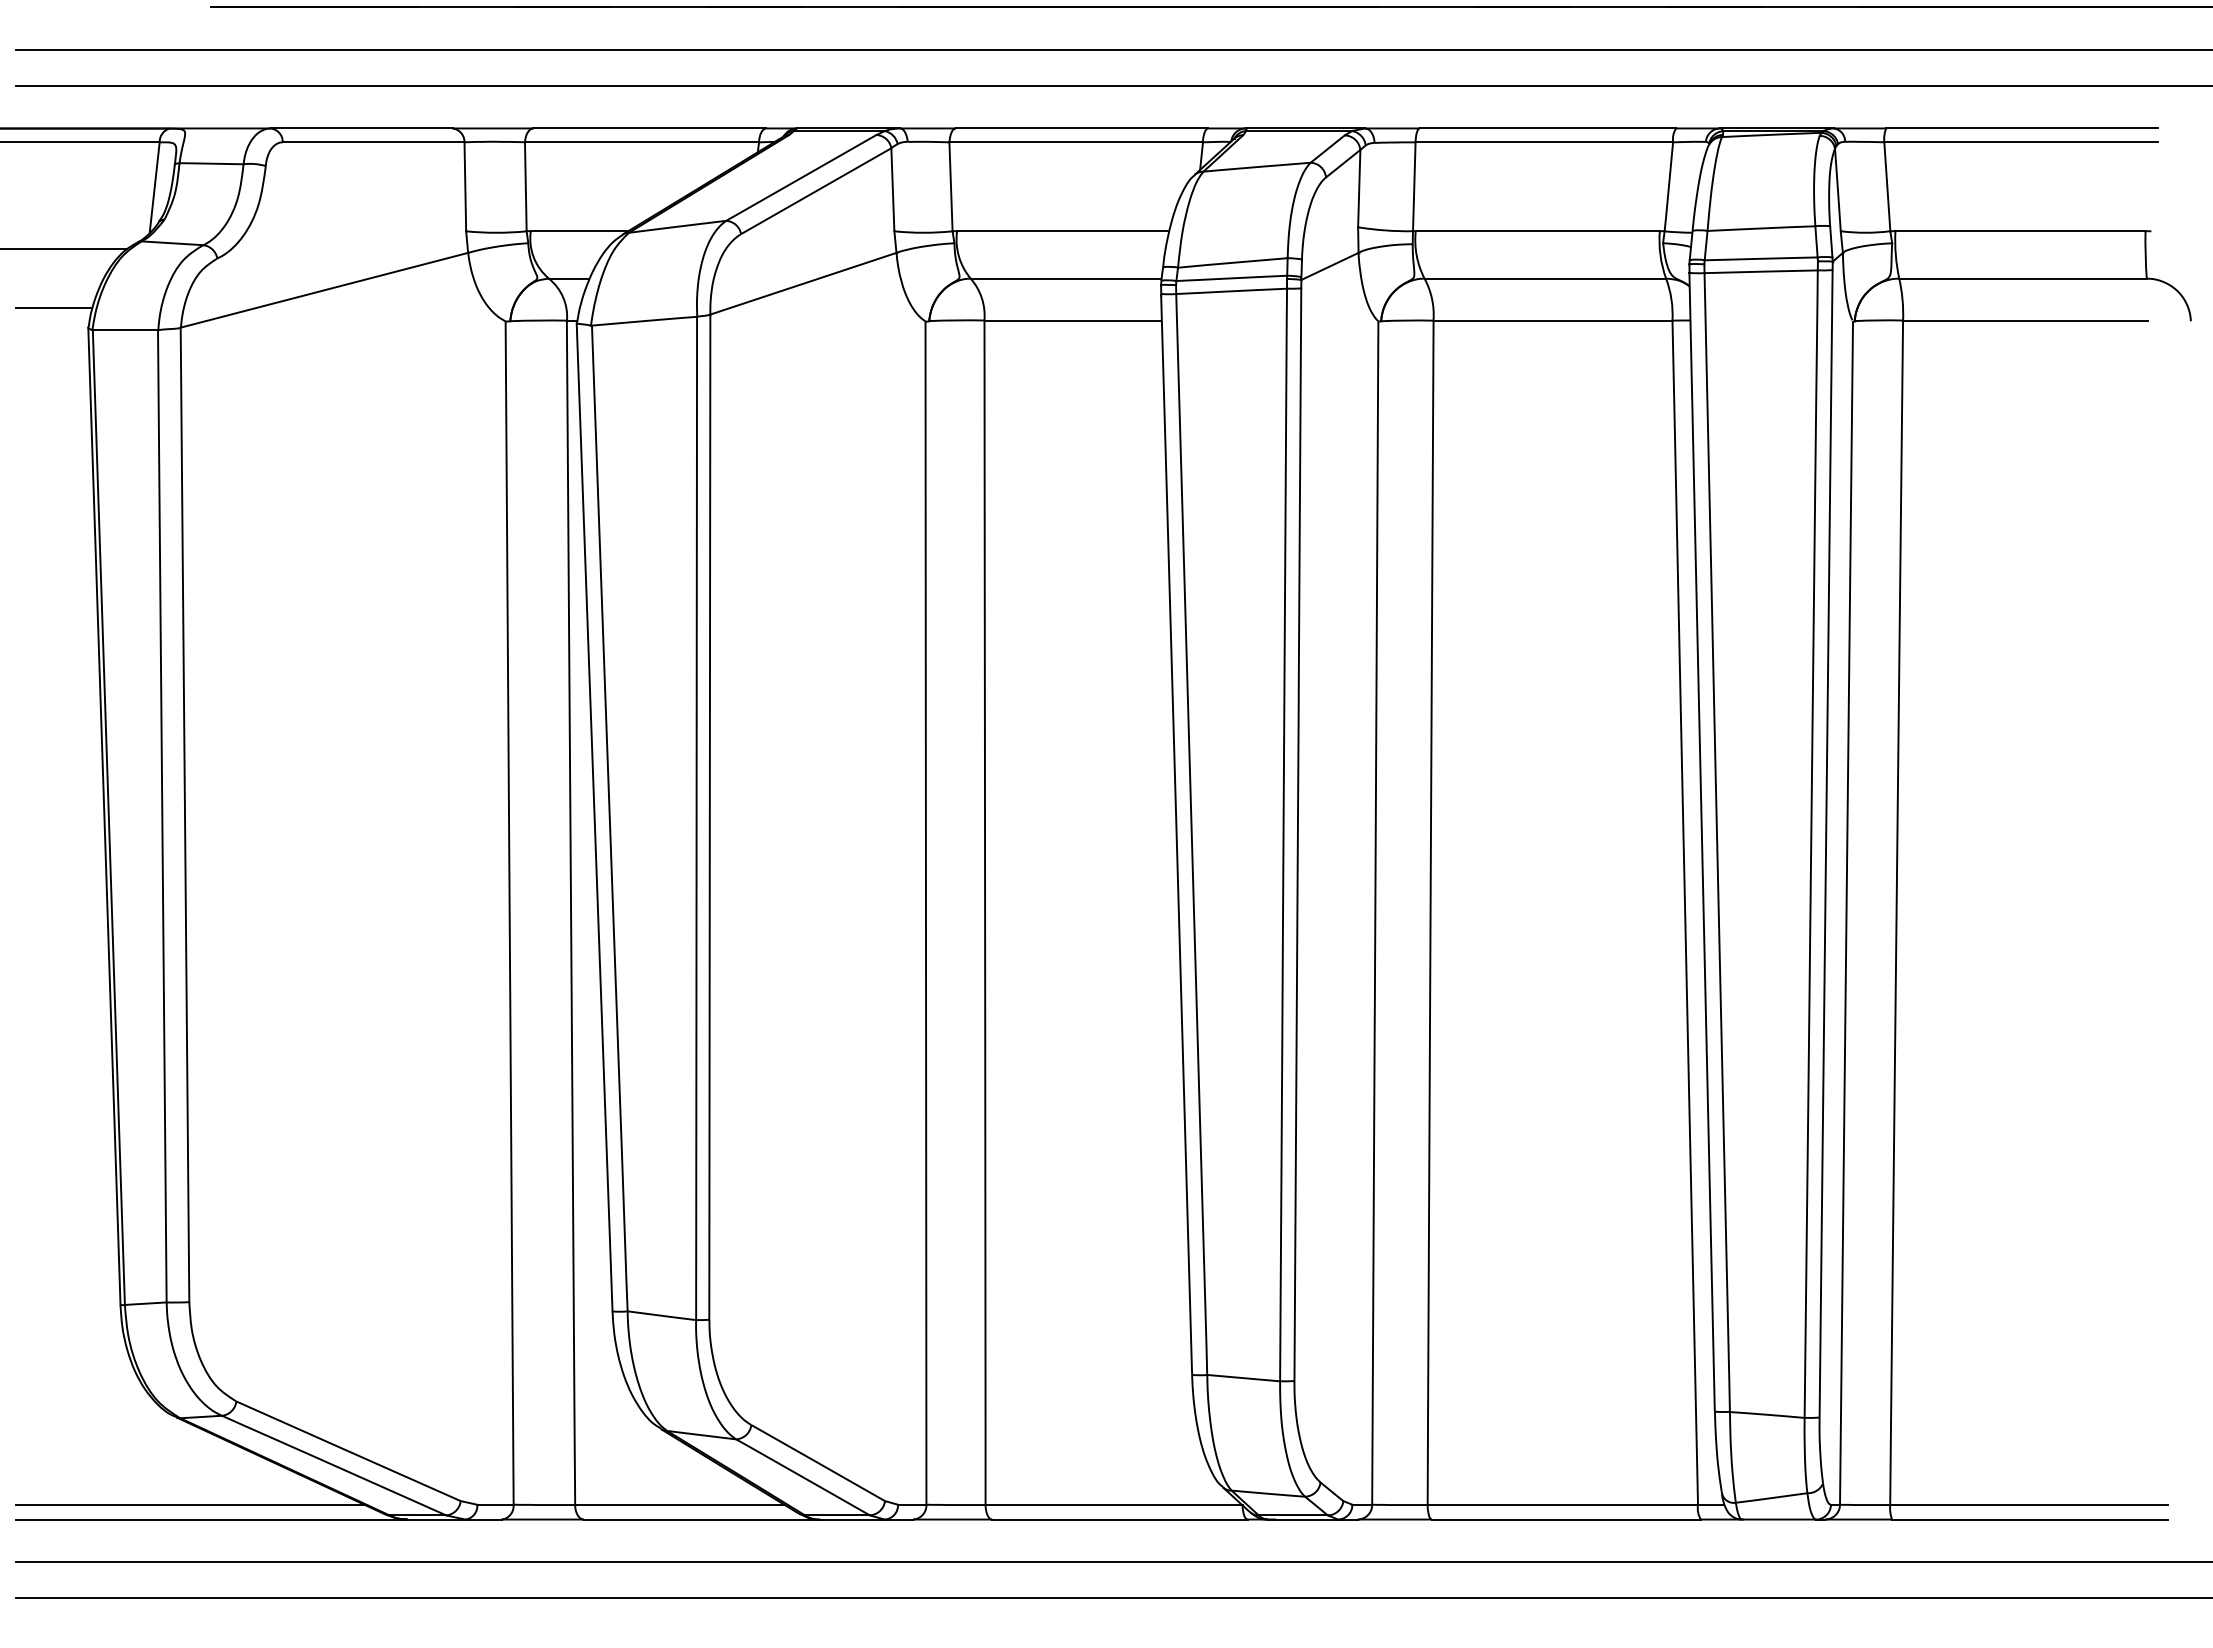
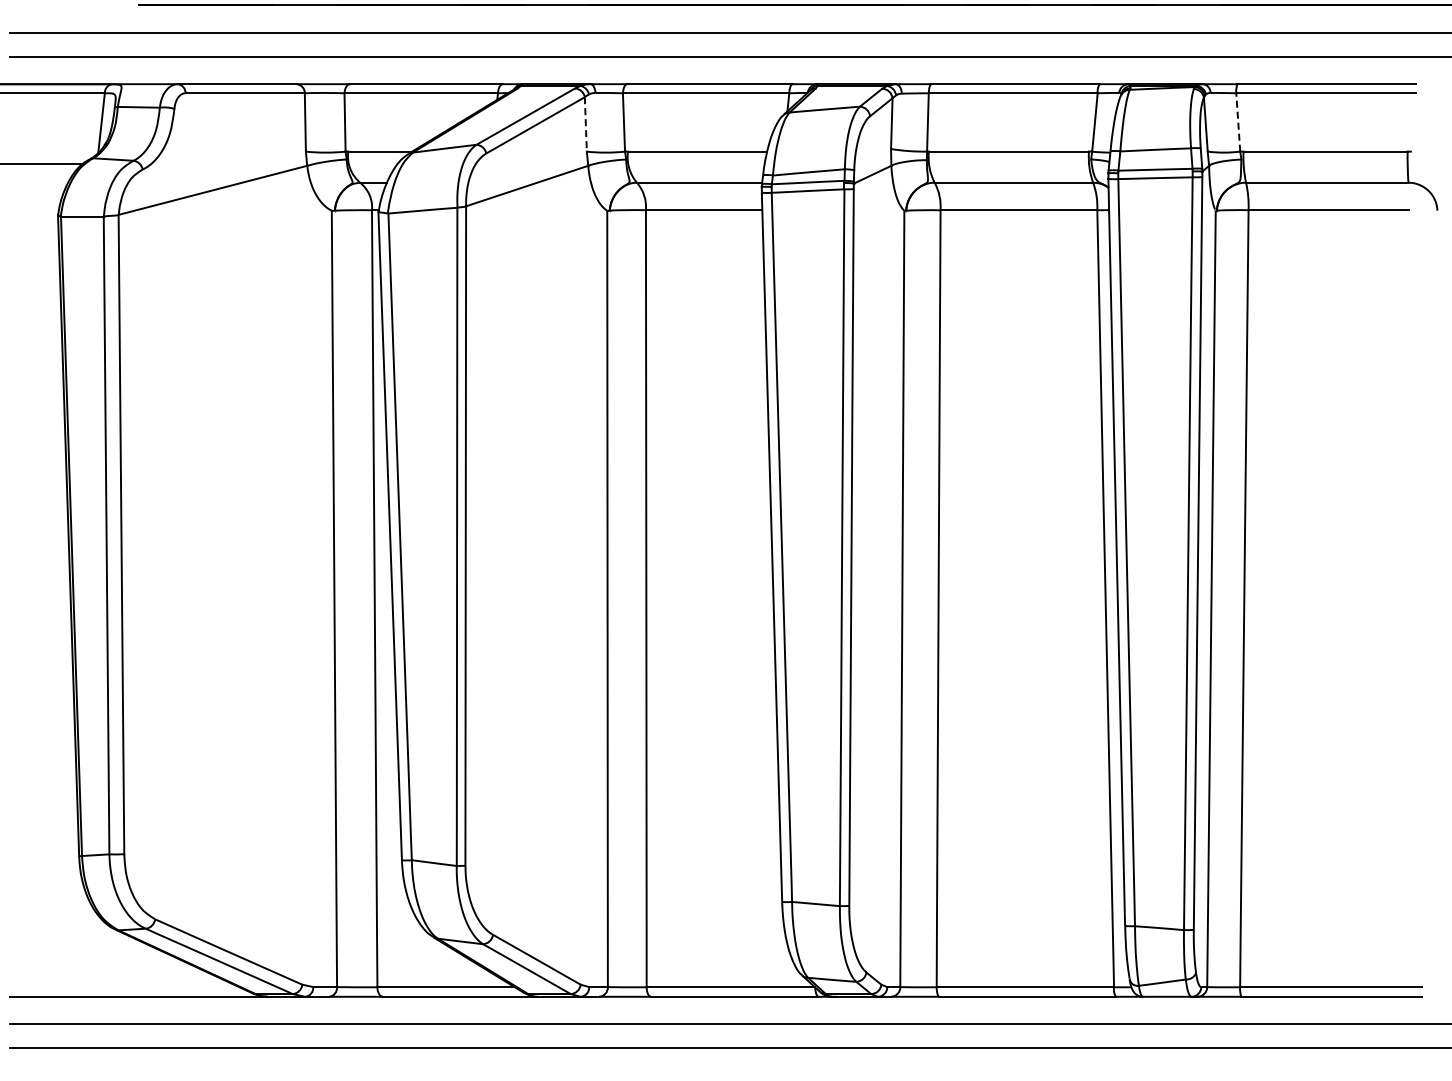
line: (1887, 185) -> (1238, 121), solid -> dashed
line: (892, 189) -> (585, 124), solid -> dashed
line: (53, 307) -> (35, 201), removed
line: (189, 1505) -> (124, 987), removed

